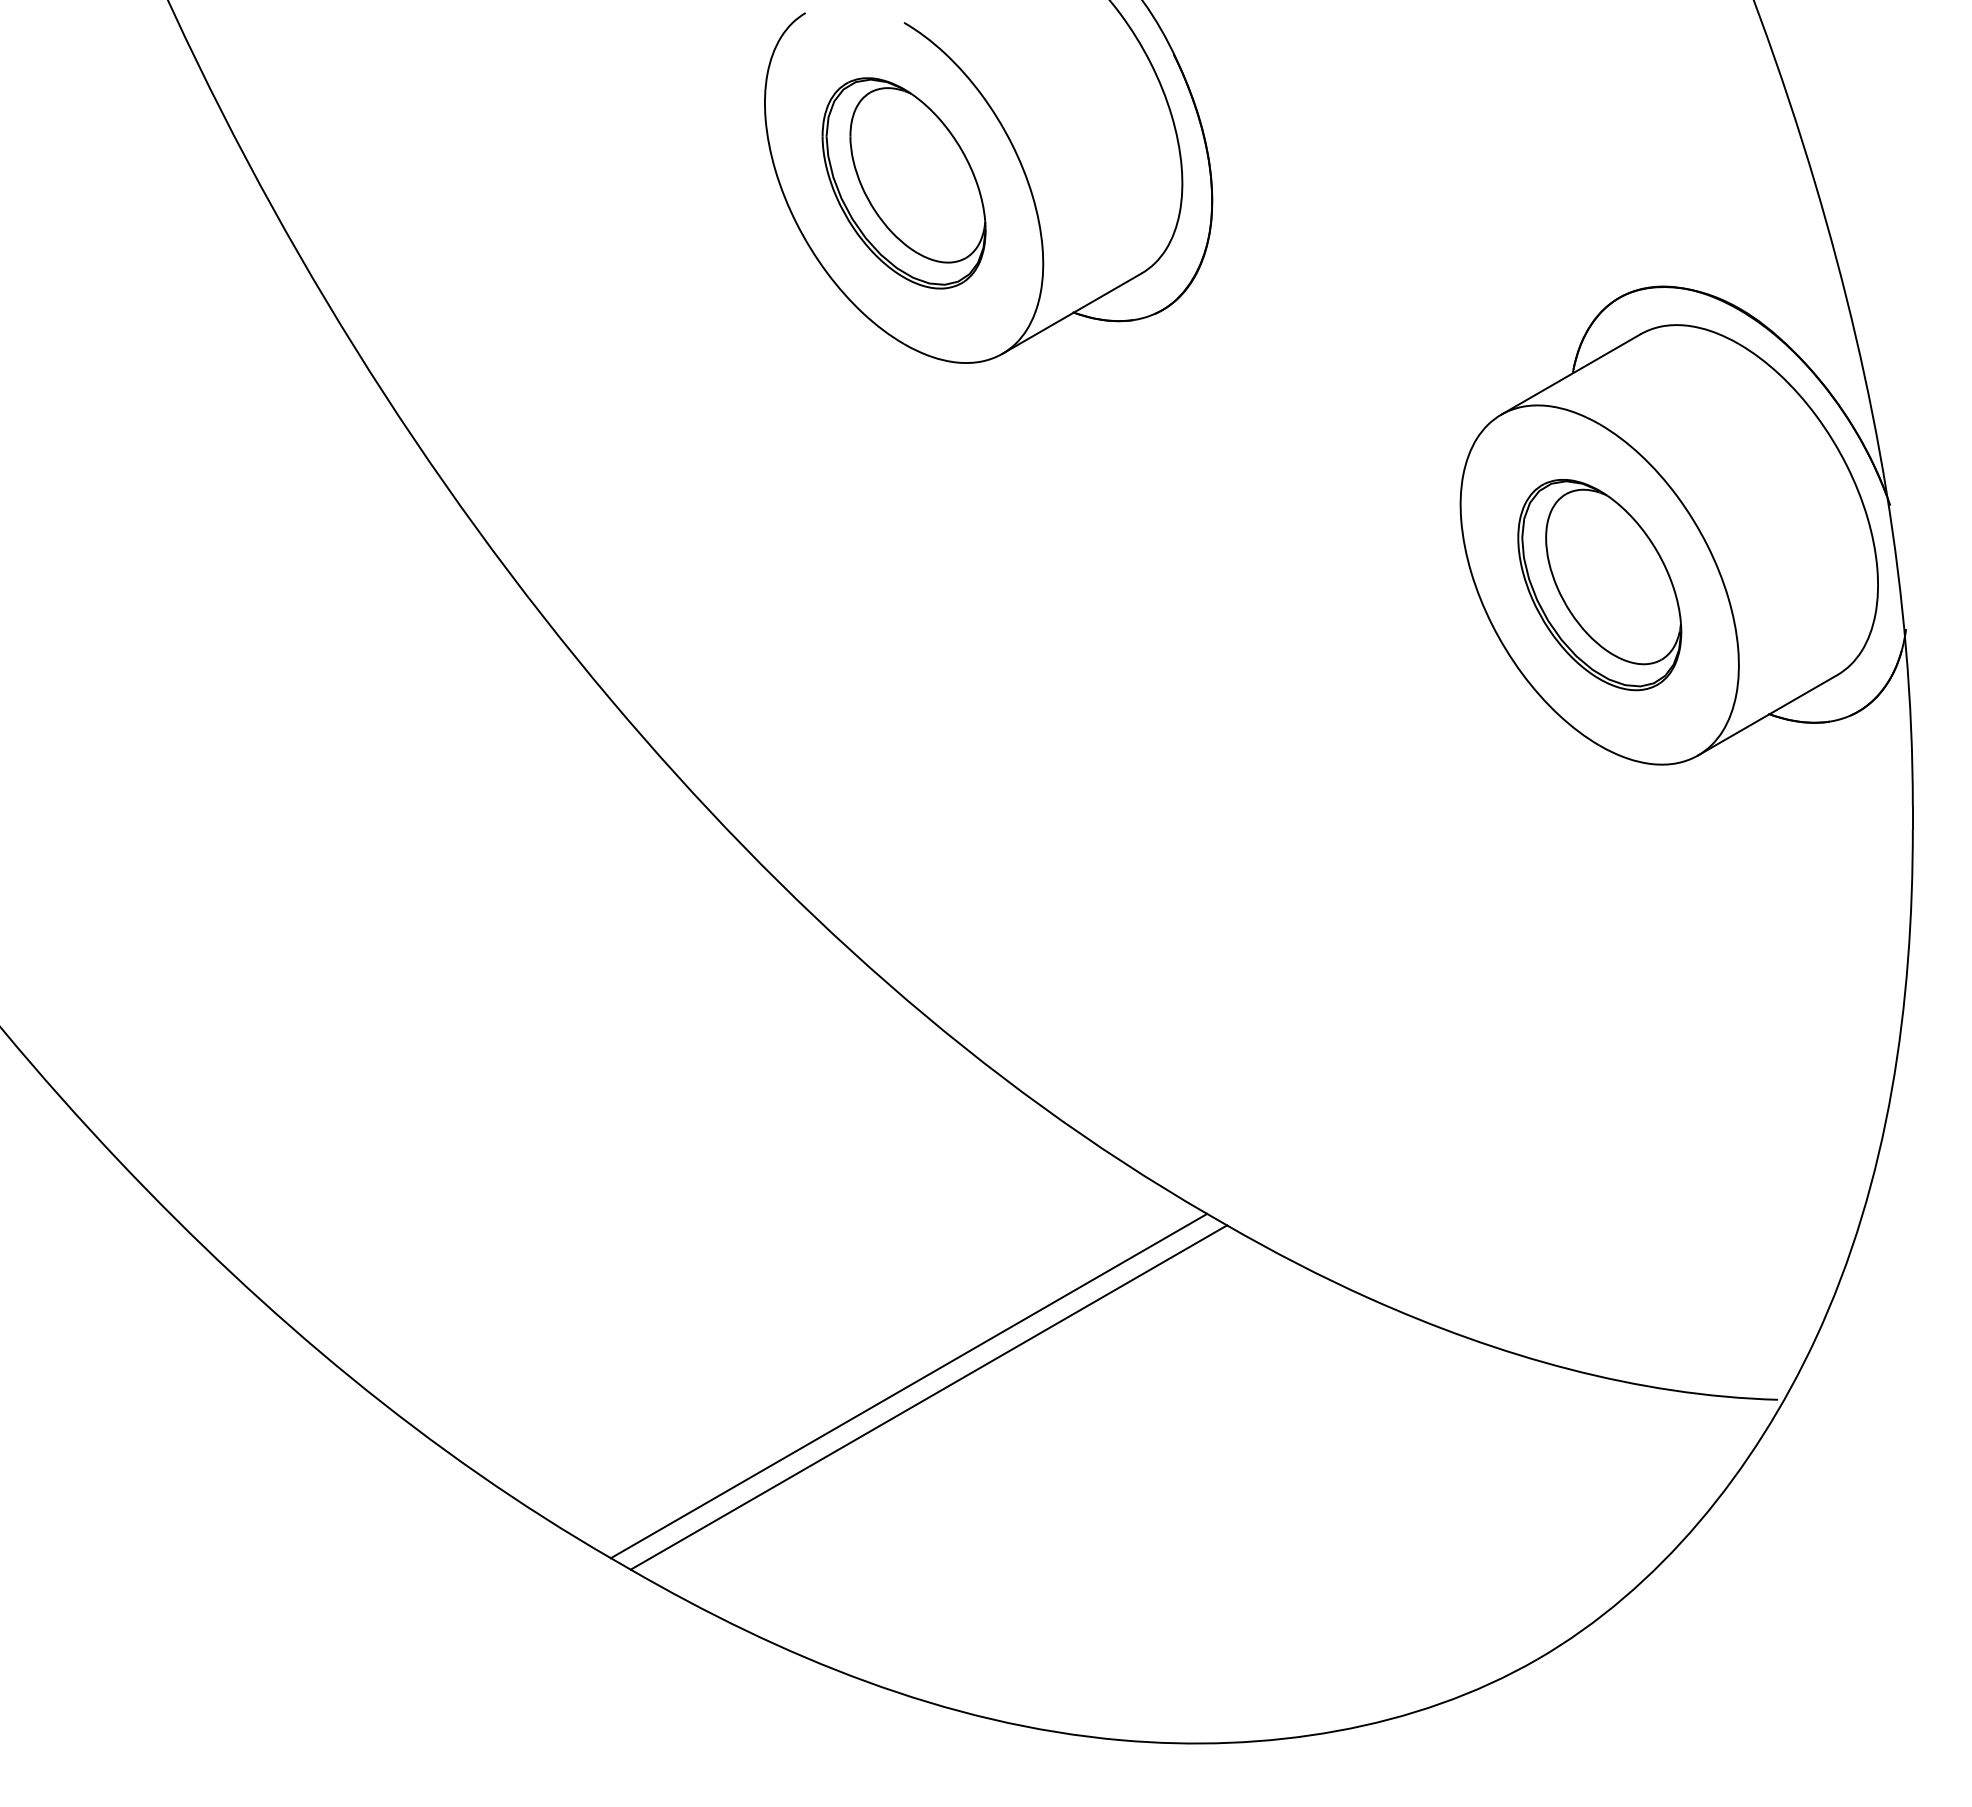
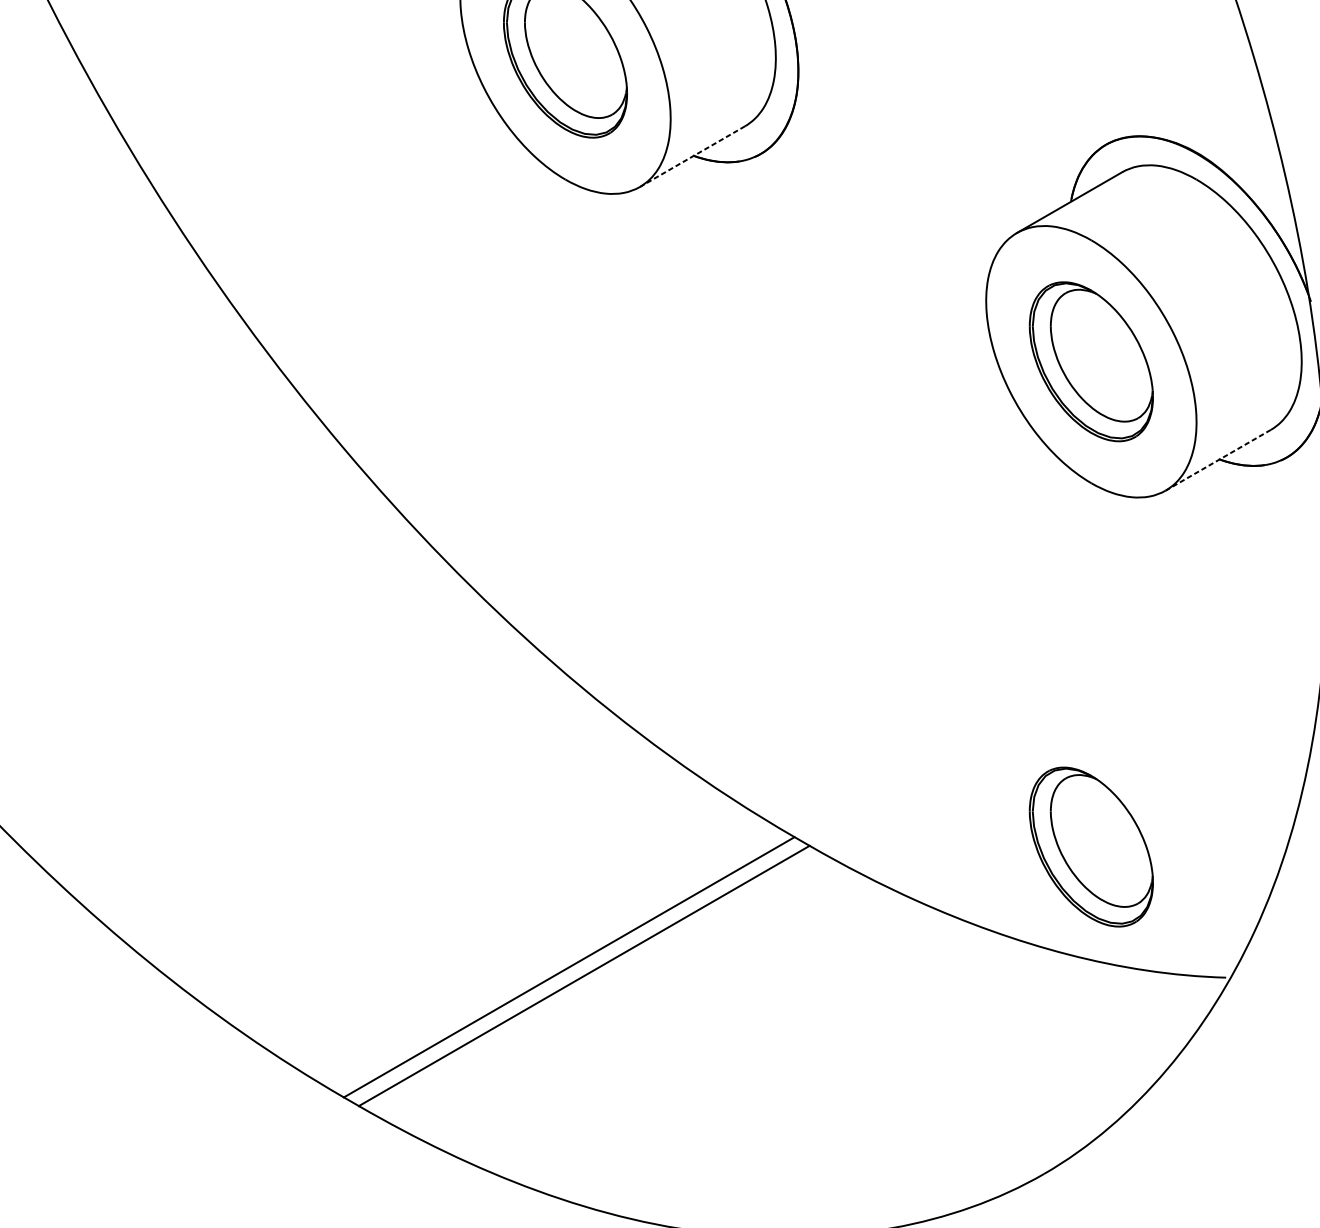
line: (1071, 313) -> (692, 156), solid -> dashed
line: (1767, 715) -> (1218, 460), solid -> dashed
part: (1599, 1227) -> (1091, 847), added

